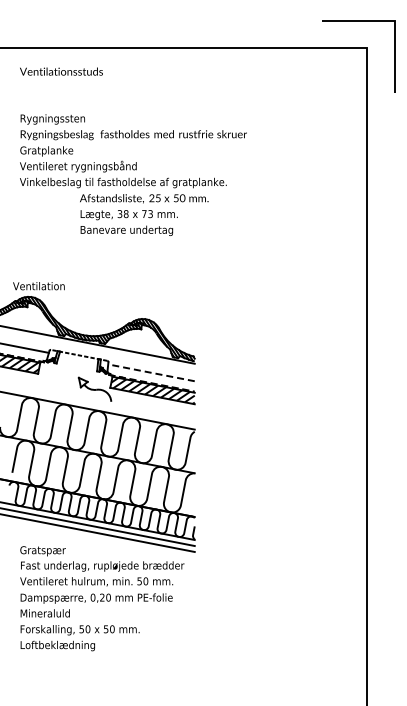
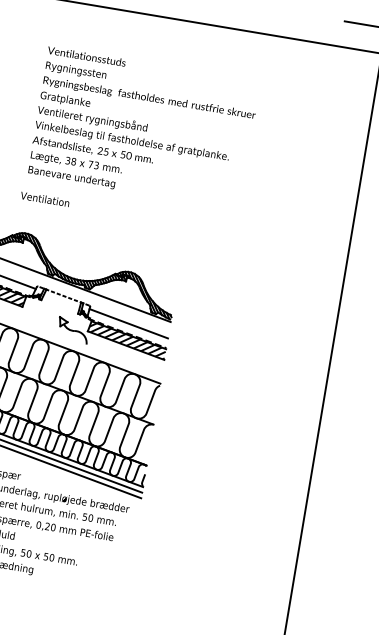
text: (61, 71) -> (86, 56), moved
text: (144, 214) -> (90, 164), moved
text: (38, 286) -> (44, 199), moved
line: (151, 372) -> (128, 323), dashed -> solid

